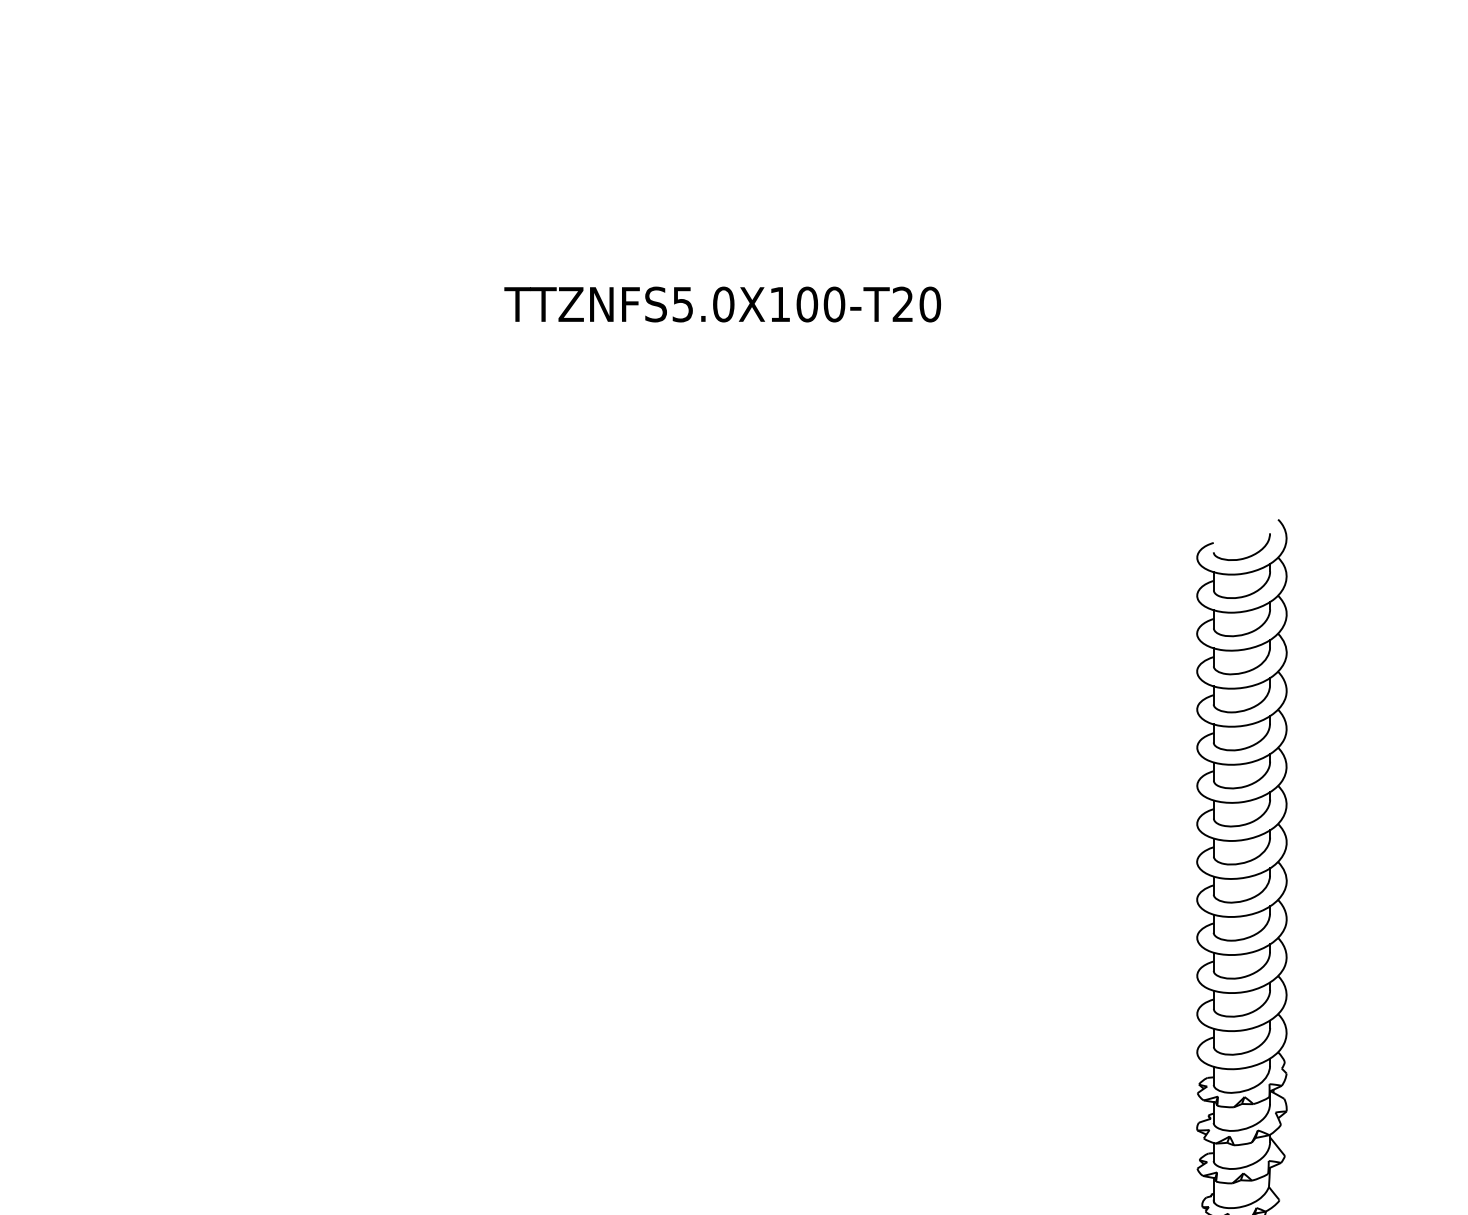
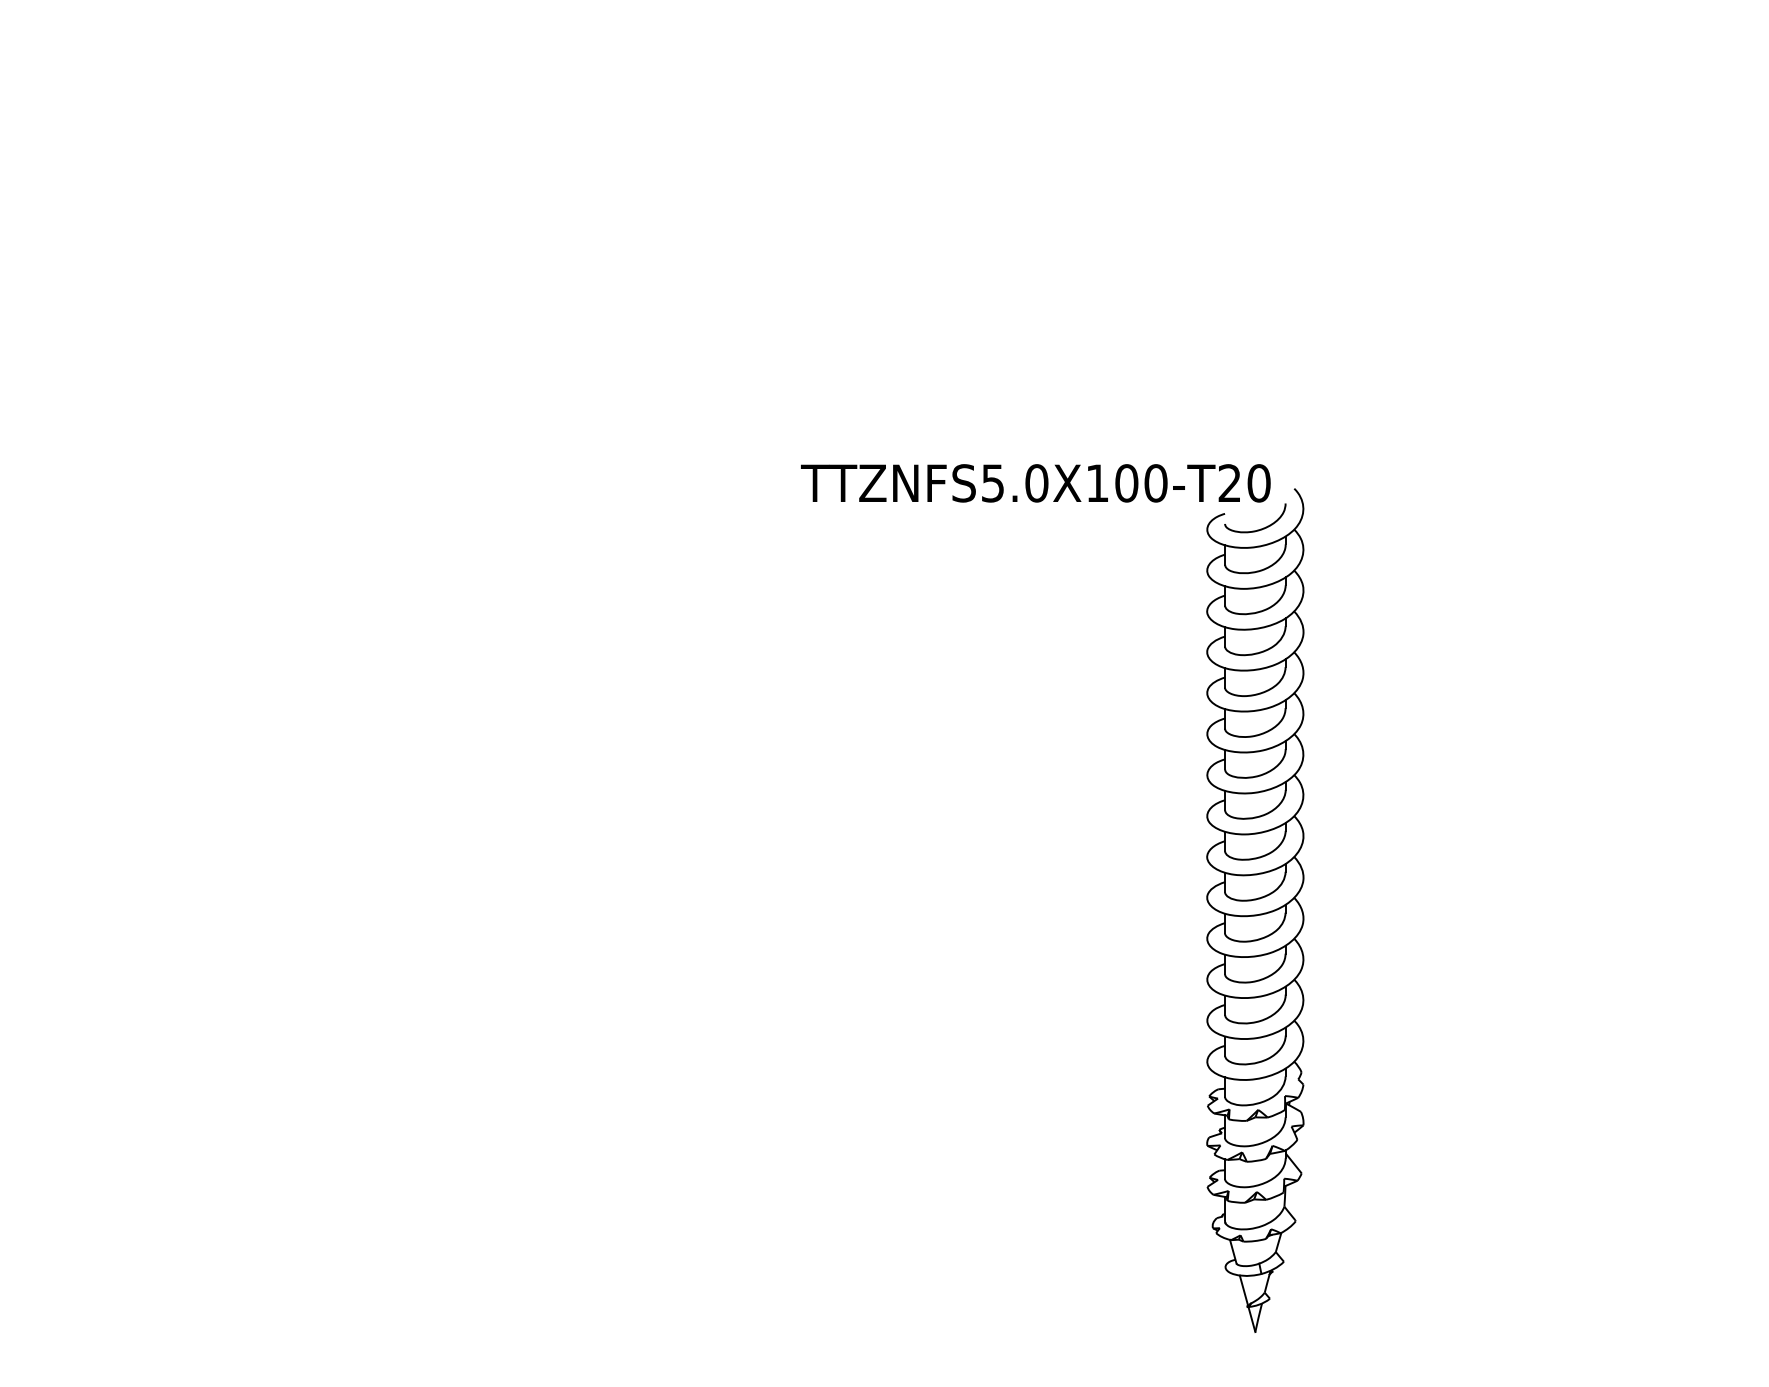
text: (722, 304) -> (1035, 483), moved

